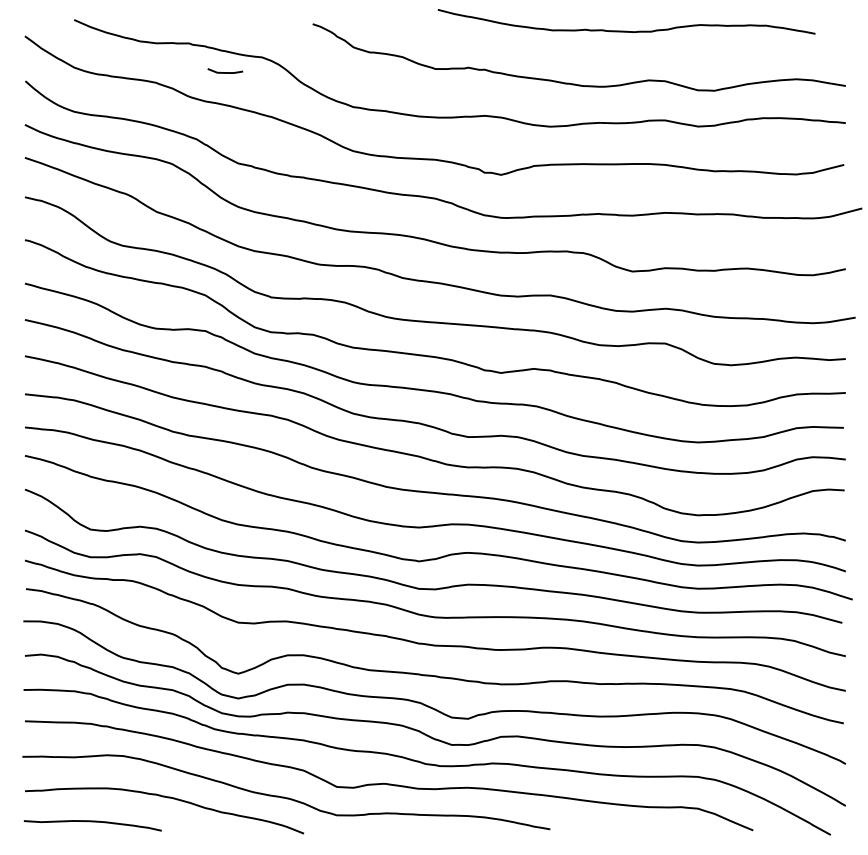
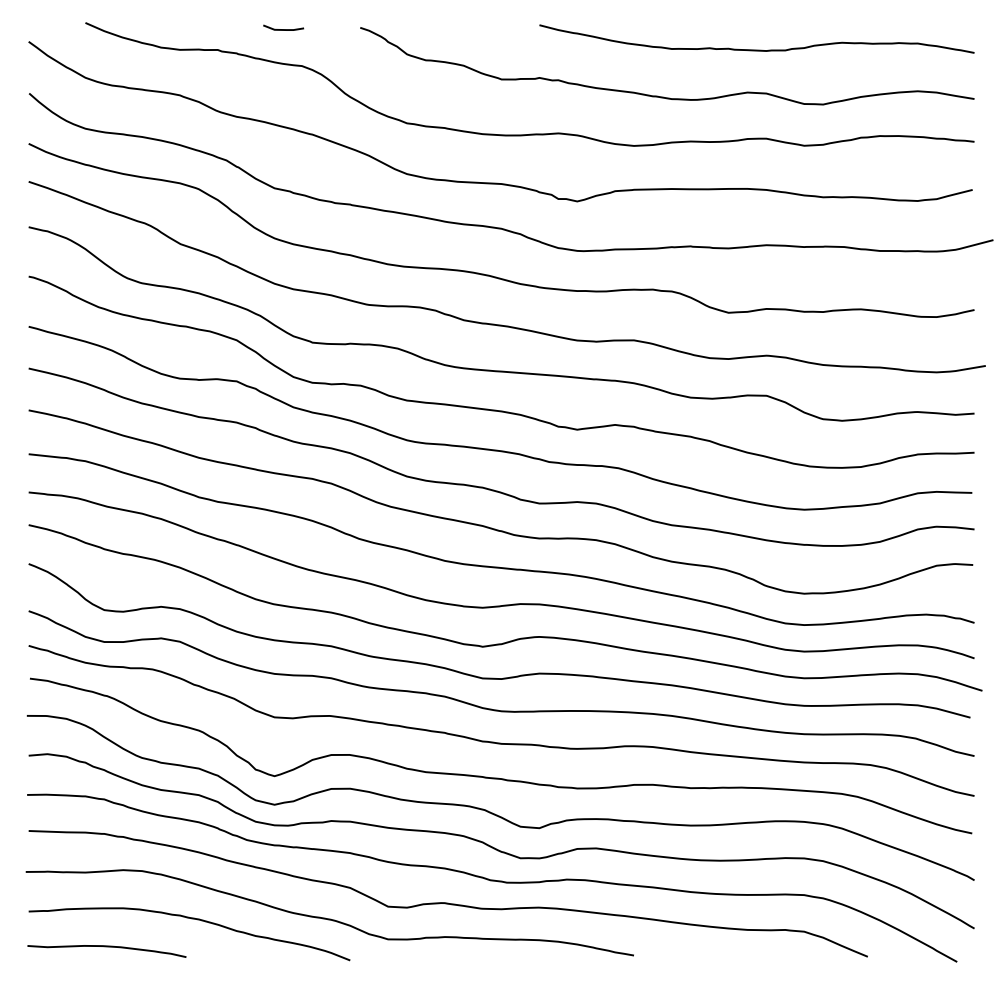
curve: (626, 30) -> (756, 49), moved
line: (225, 72) -> (283, 29), moved

